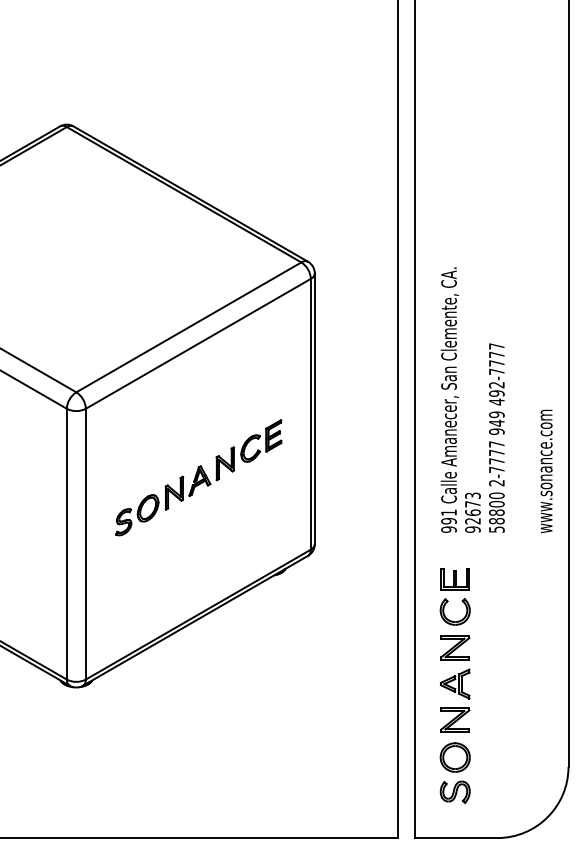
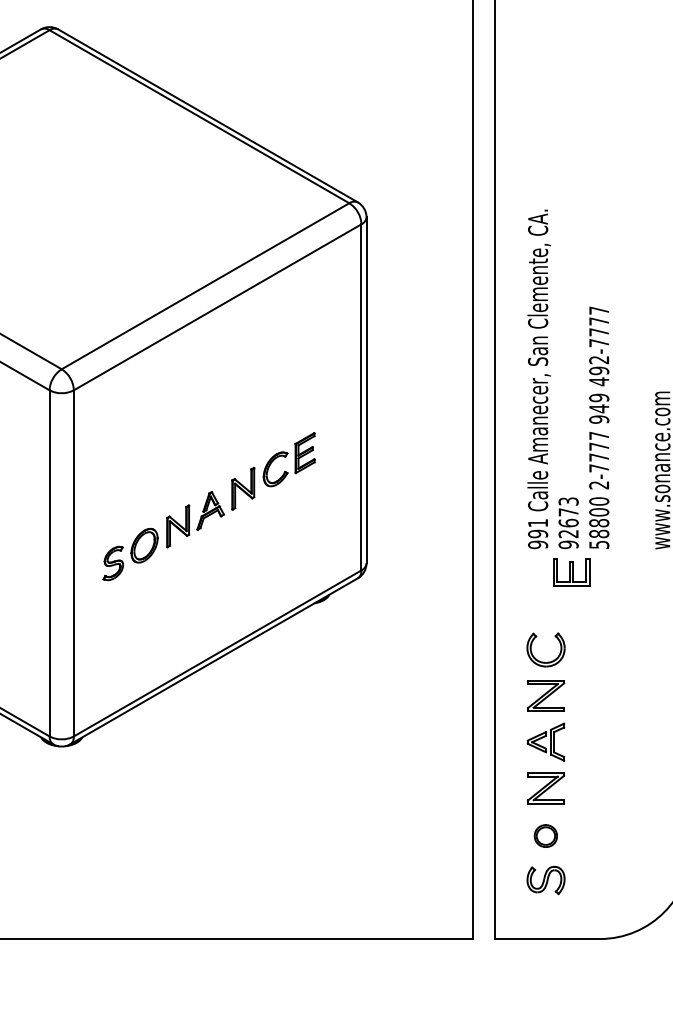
part: (198, 477) -> (208, 506), moved
part: (454, 579) -> (570, 572), moved
part: (454, 757) -> (545, 836), size x0.6

